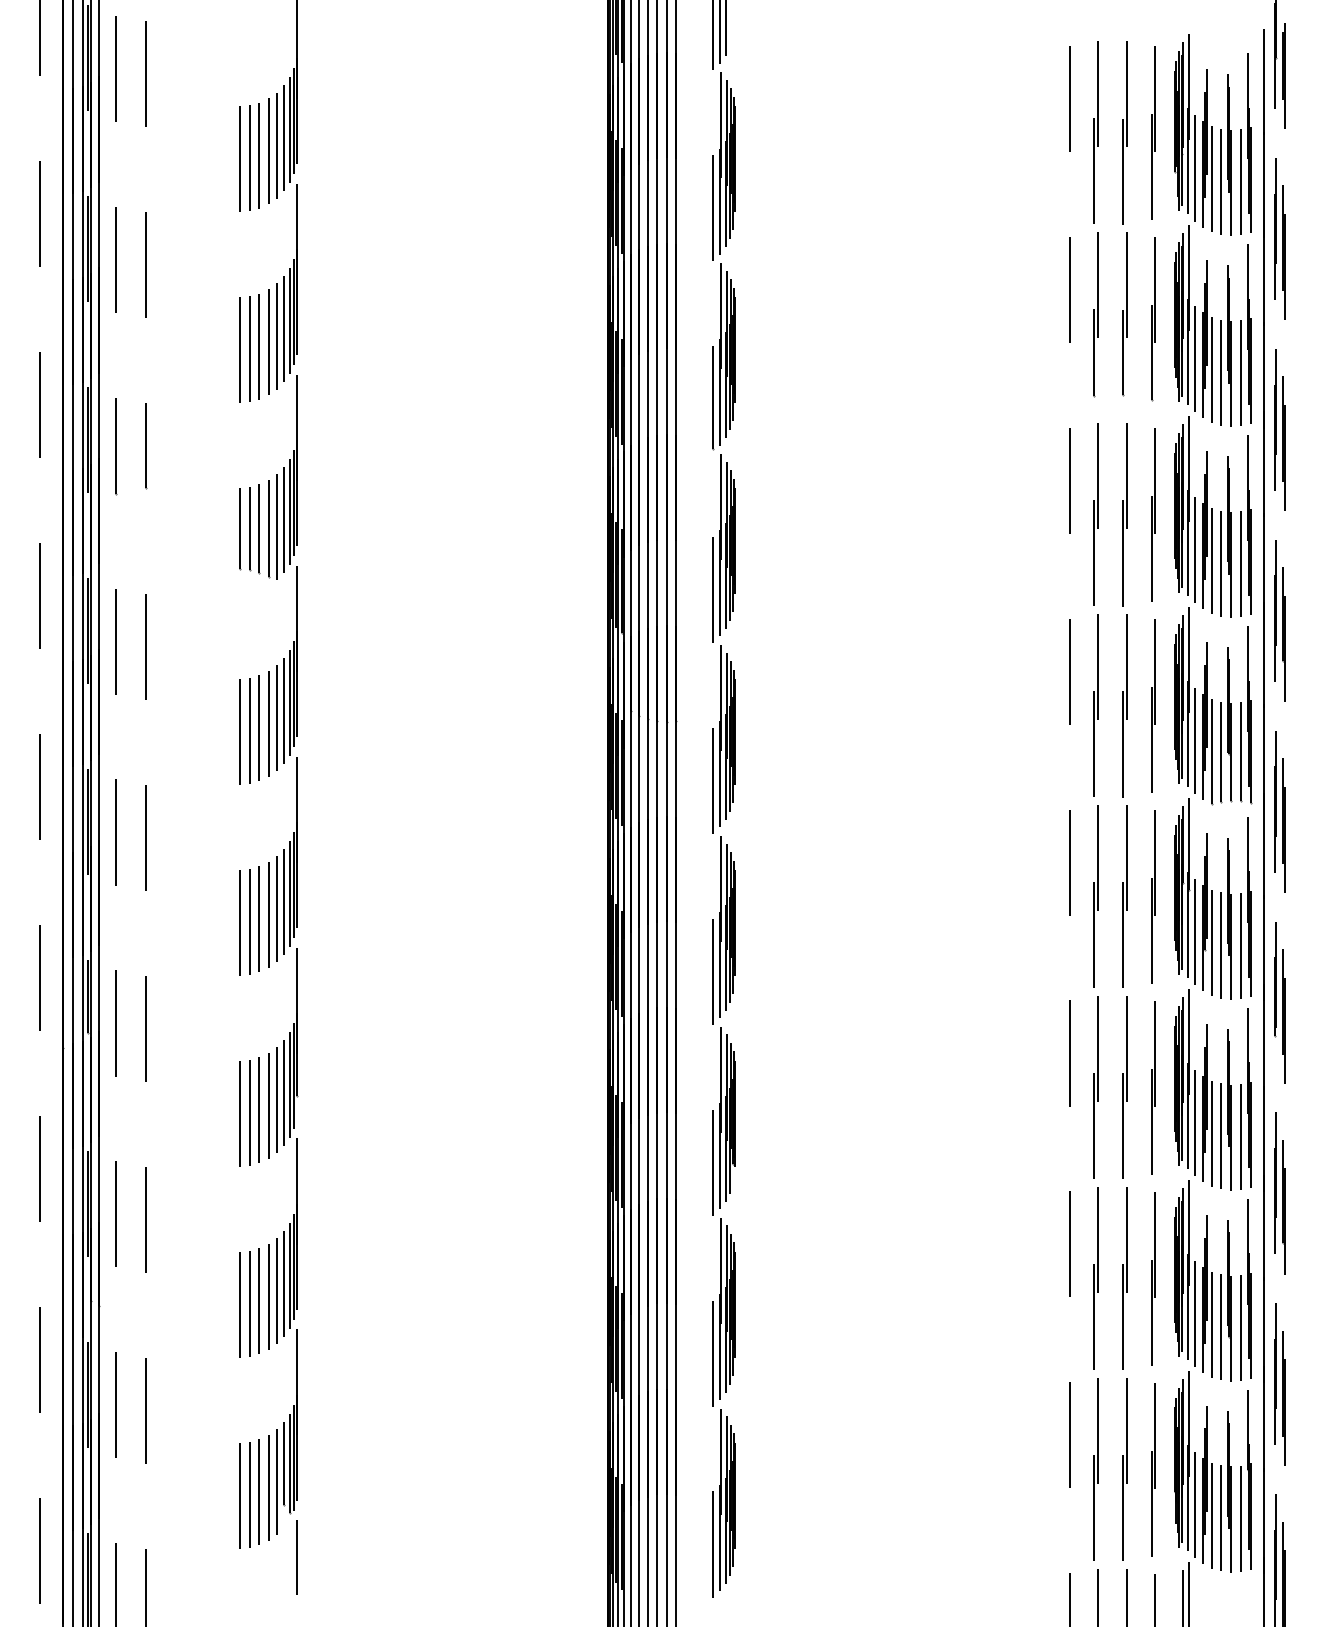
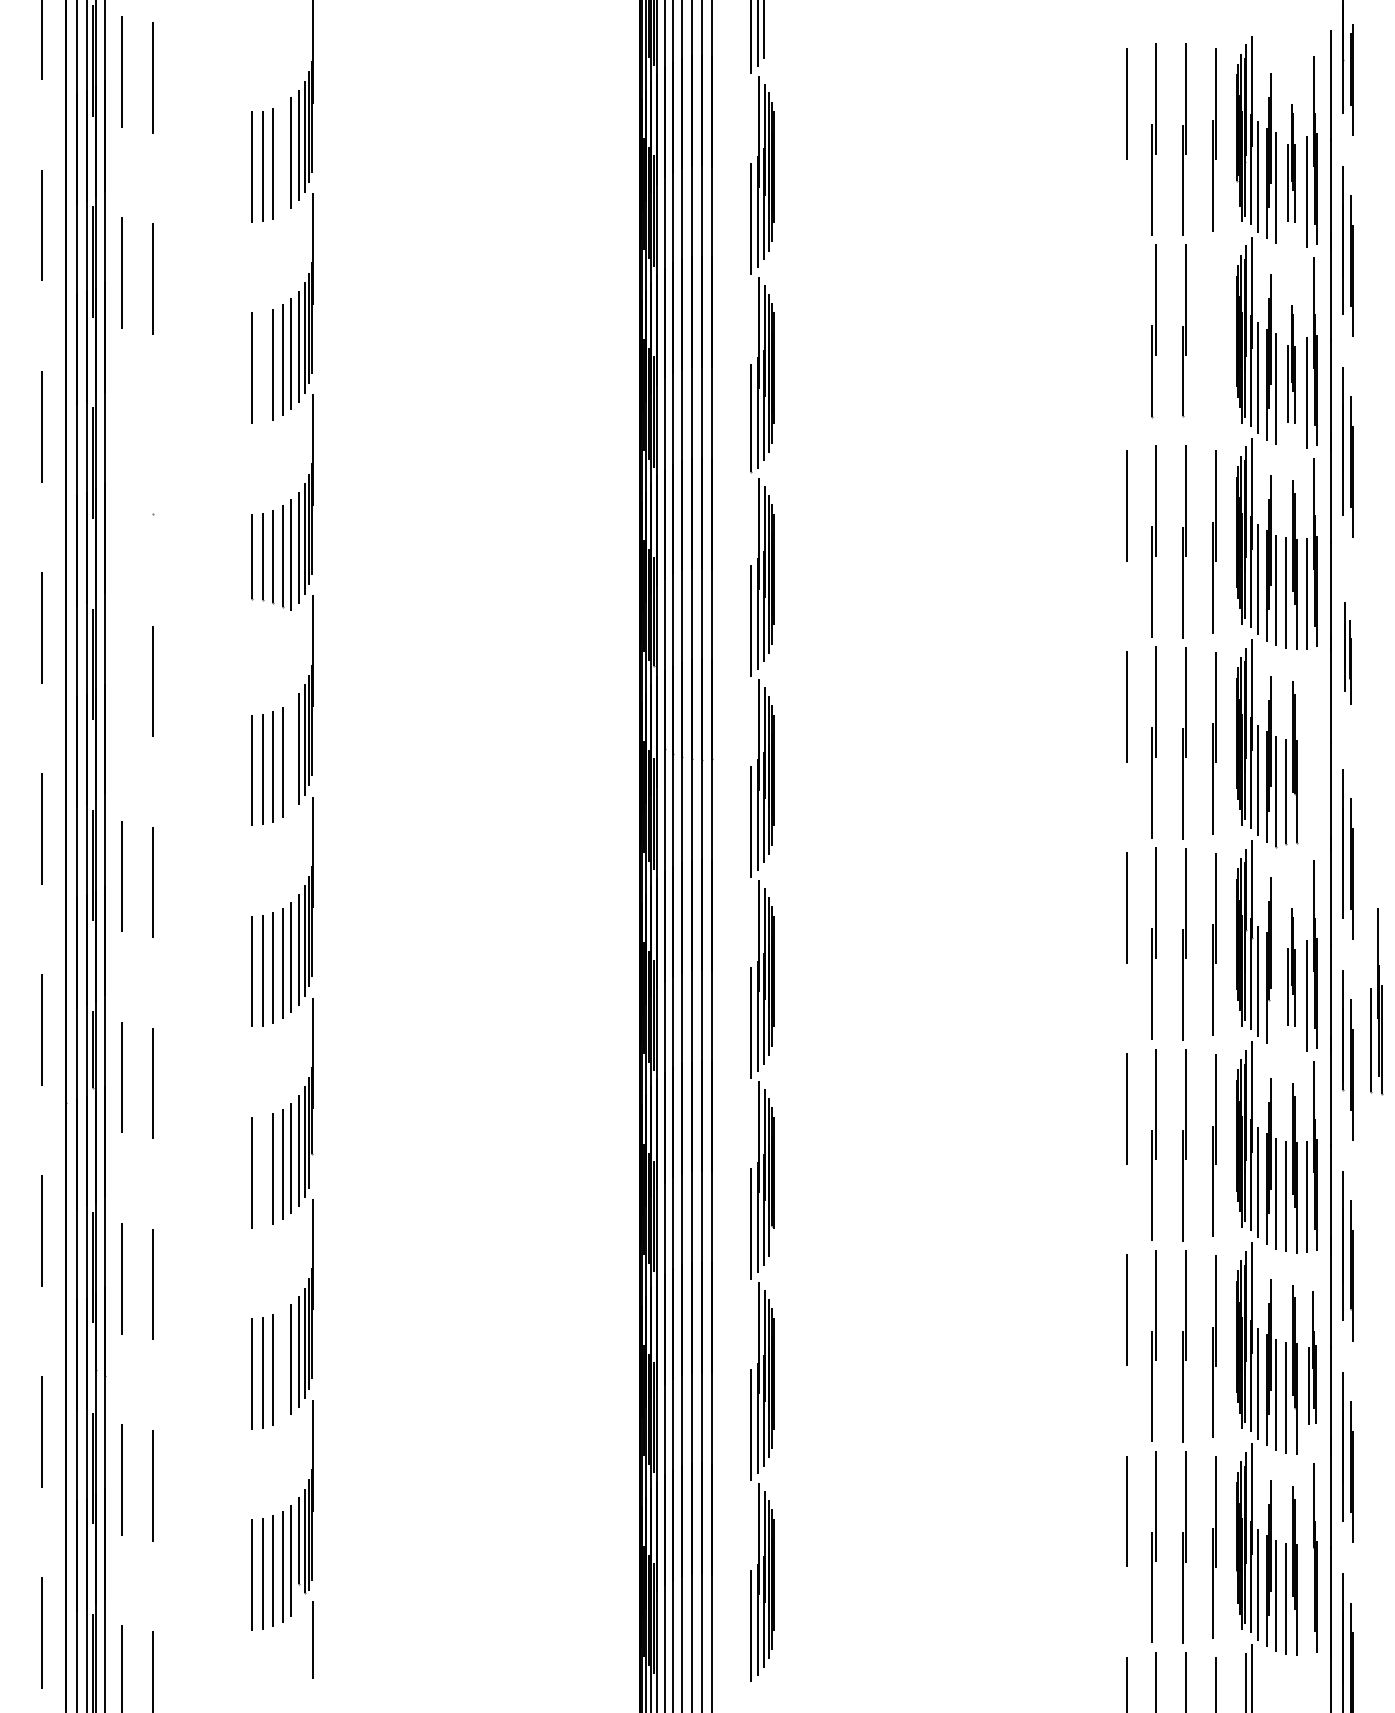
line: (268, 151) -> (282, 159), removed
part: (1225, 154) -> (1290, 162), size x0.7
line: (1069, 289) -> (1126, 304), removed
part: (1153, 319) -> (1214, 336), removed
part: (1225, 345) -> (1290, 363), size x0.7
line: (249, 349) -> (262, 367), removed
line: (145, 445) -> (153, 468), removed
line: (116, 446) -> (122, 470), removed
part: (1279, 620) -> (1347, 653), size x0.6
line: (116, 641) -> (122, 675), removed
part: (1246, 715) -> (1376, 1001), moved
line: (276, 718) -> (291, 756), removed
part: (1225, 918) -> (1290, 967), size x0.7
line: (1211, 942) -> (1275, 992), removed
line: (249, 1112) -> (262, 1171), removed
part: (1245, 1289) -> (1311, 1357), size x0.7
line: (268, 1296) -> (282, 1365), removed
line: (1241, 1518) -> (1307, 1598), removed

